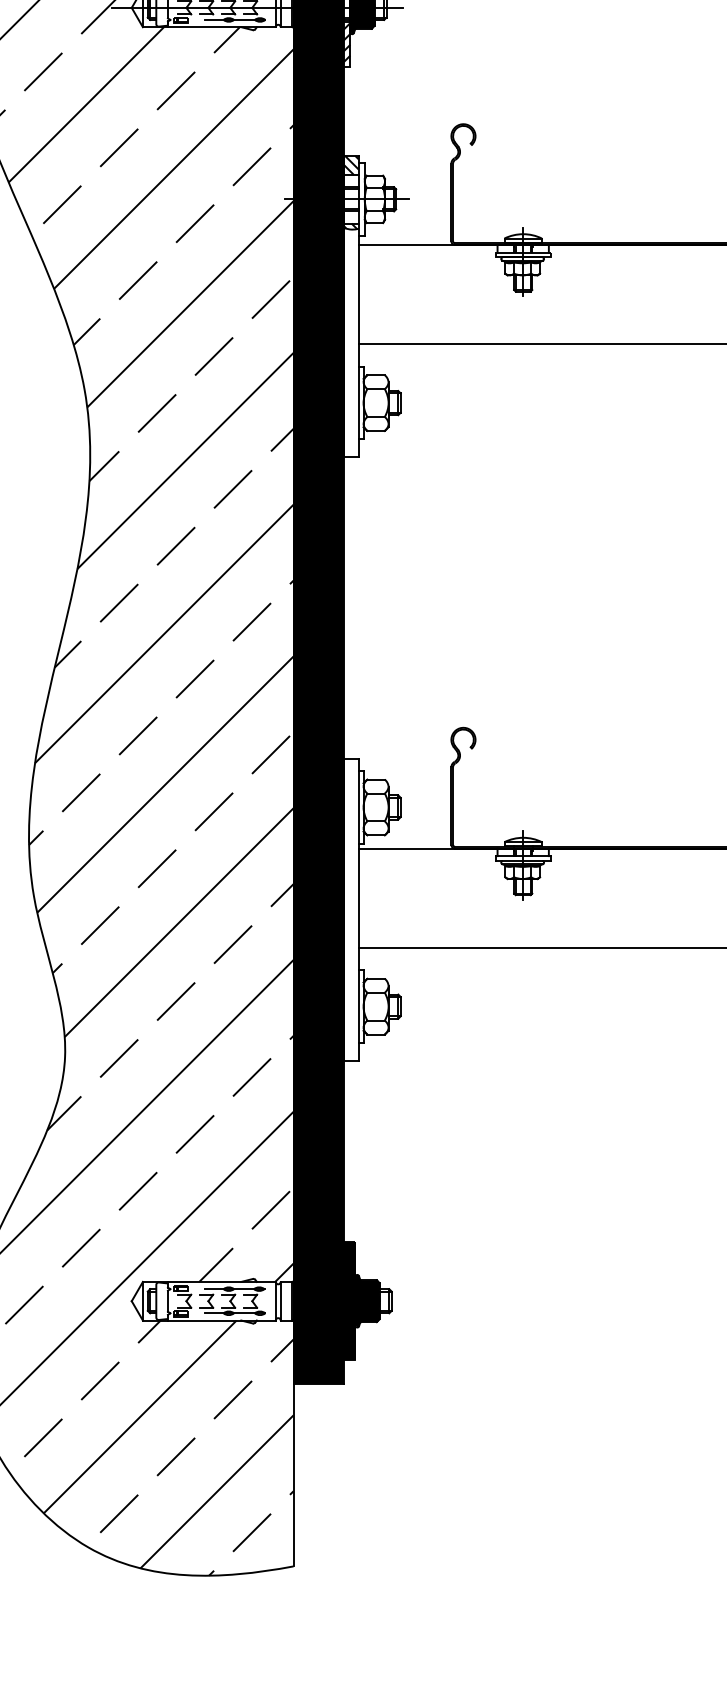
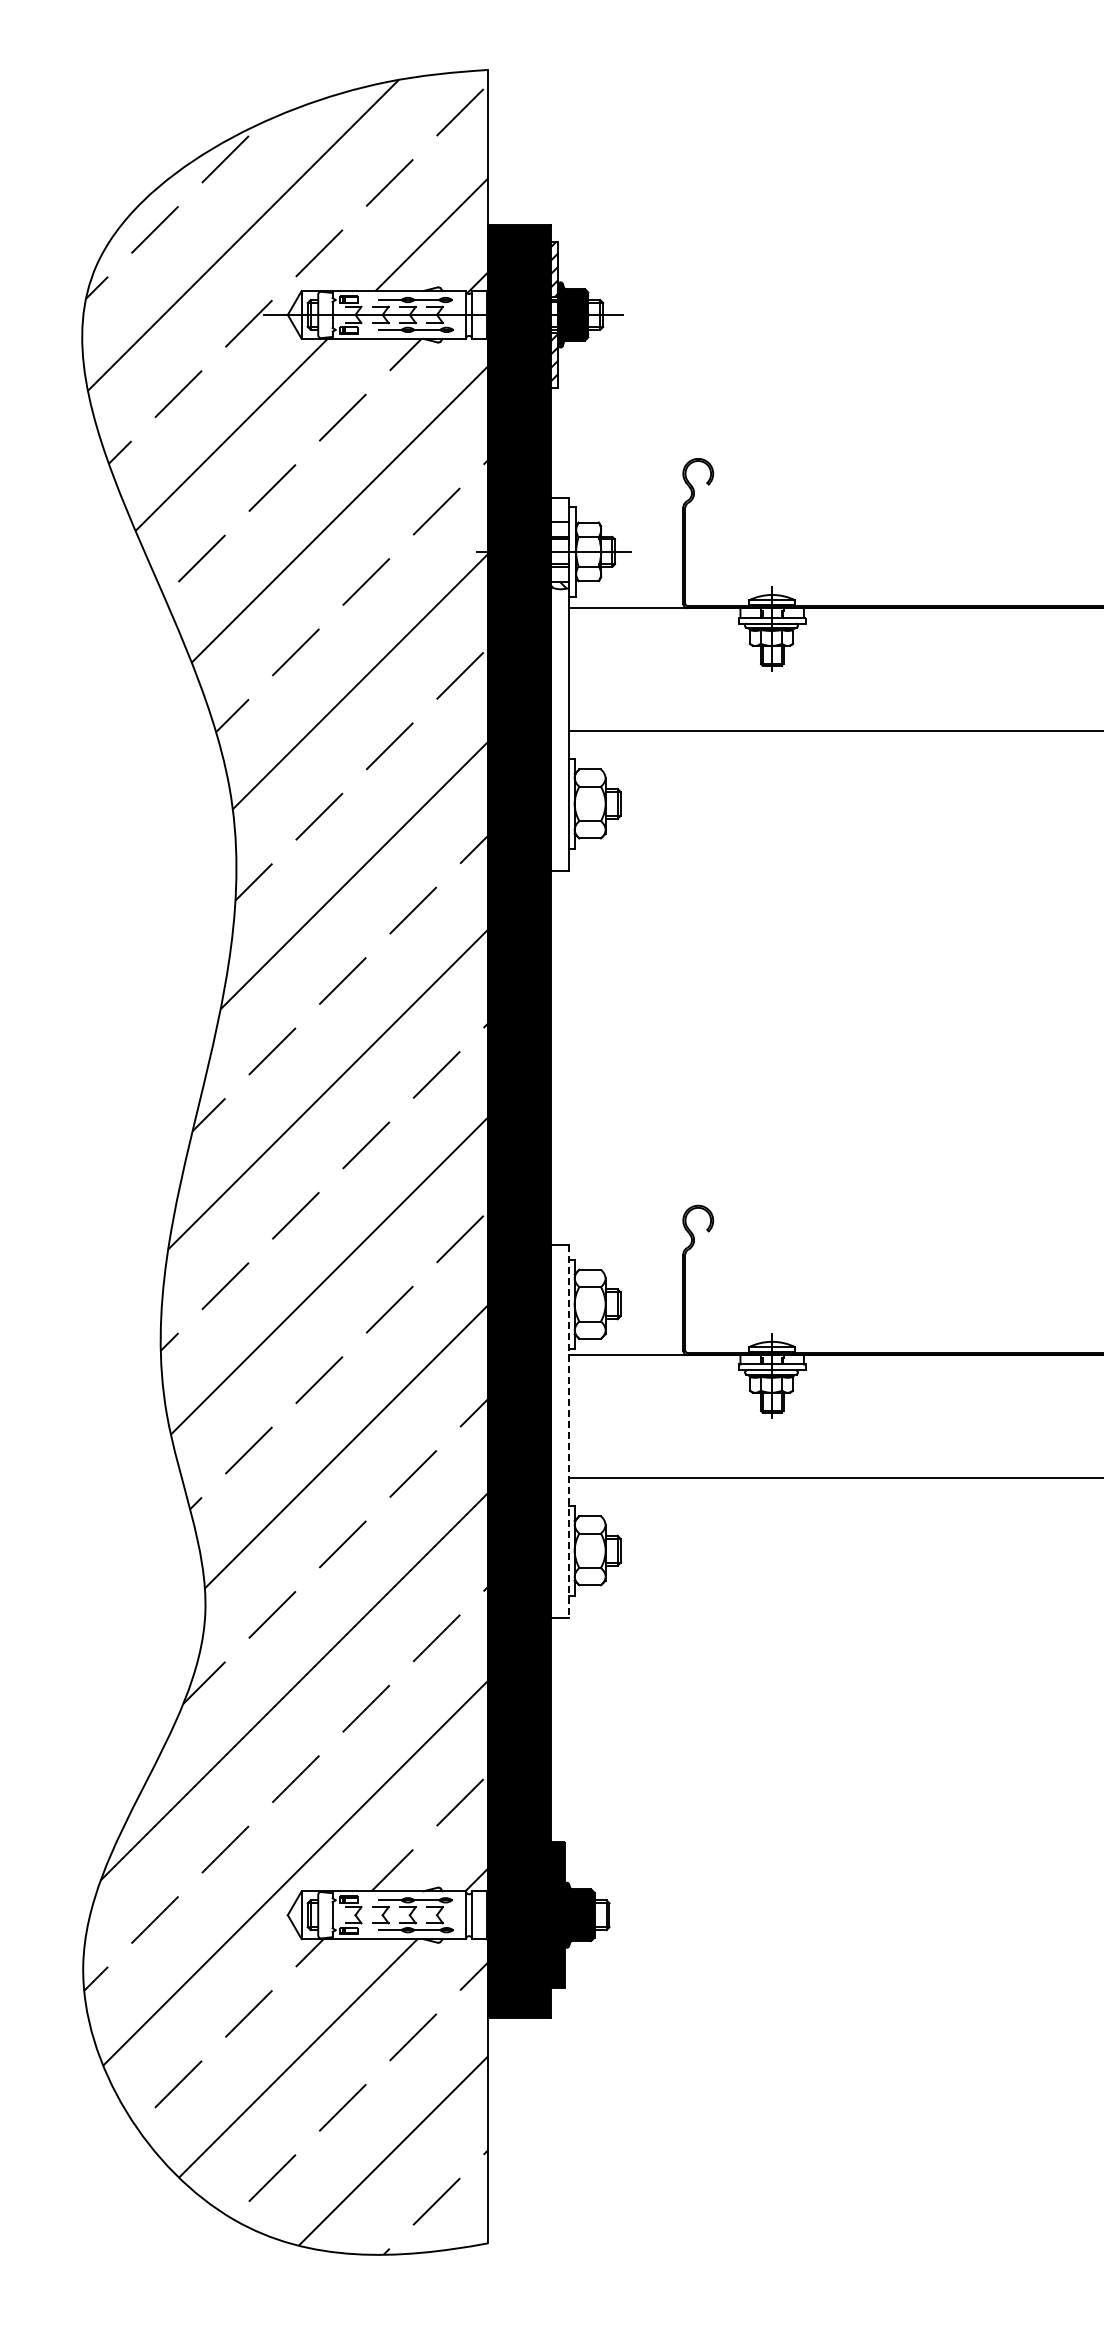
hatch: (351, 165) -> (559, 510), removed
line: (358, 910) -> (568, 1431), solid -> dashed

